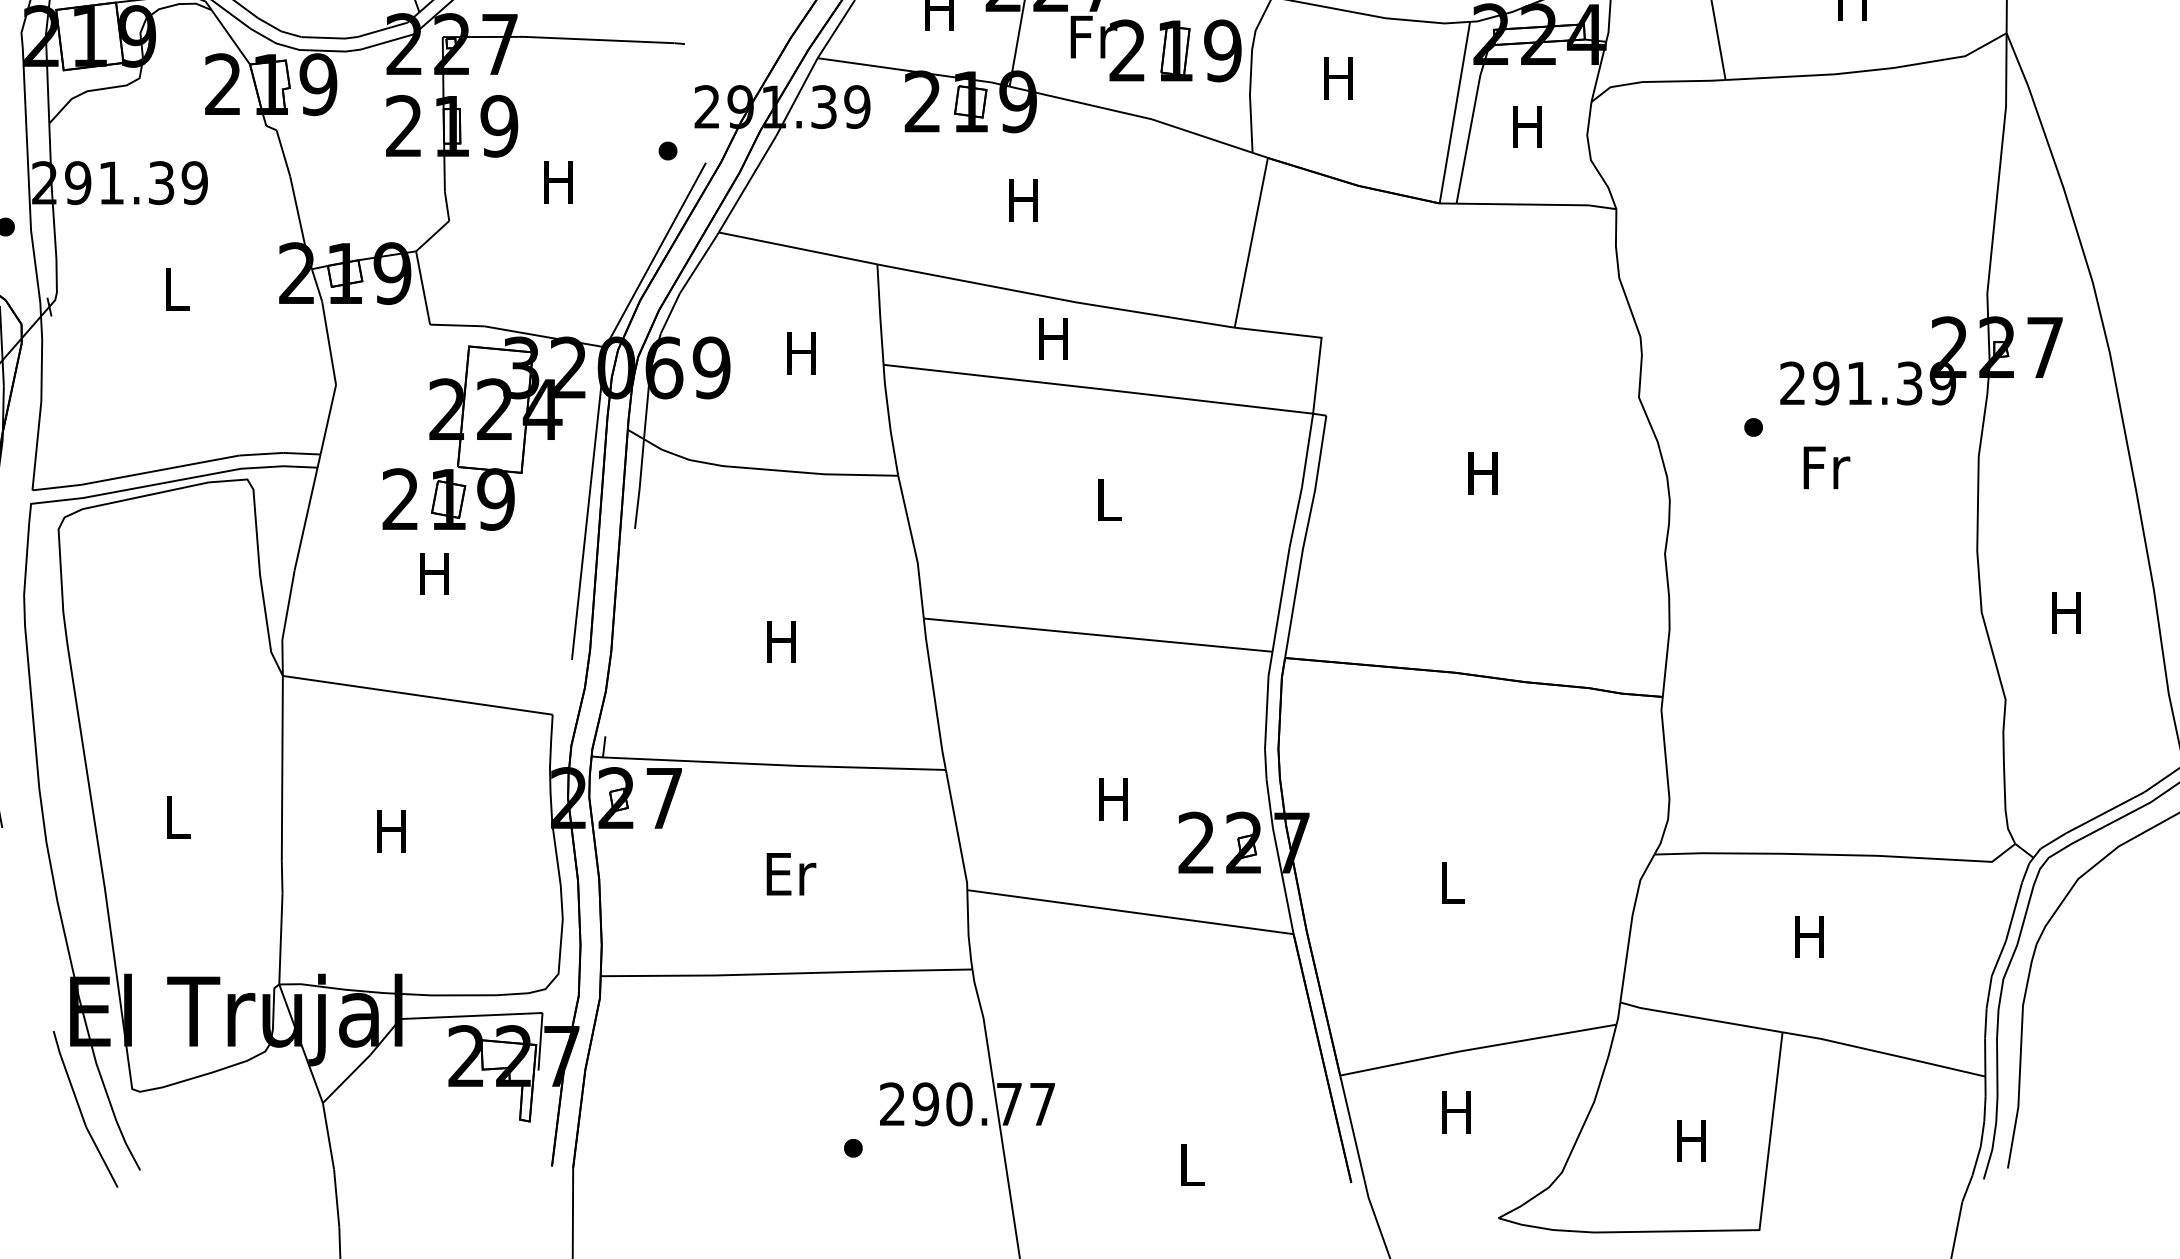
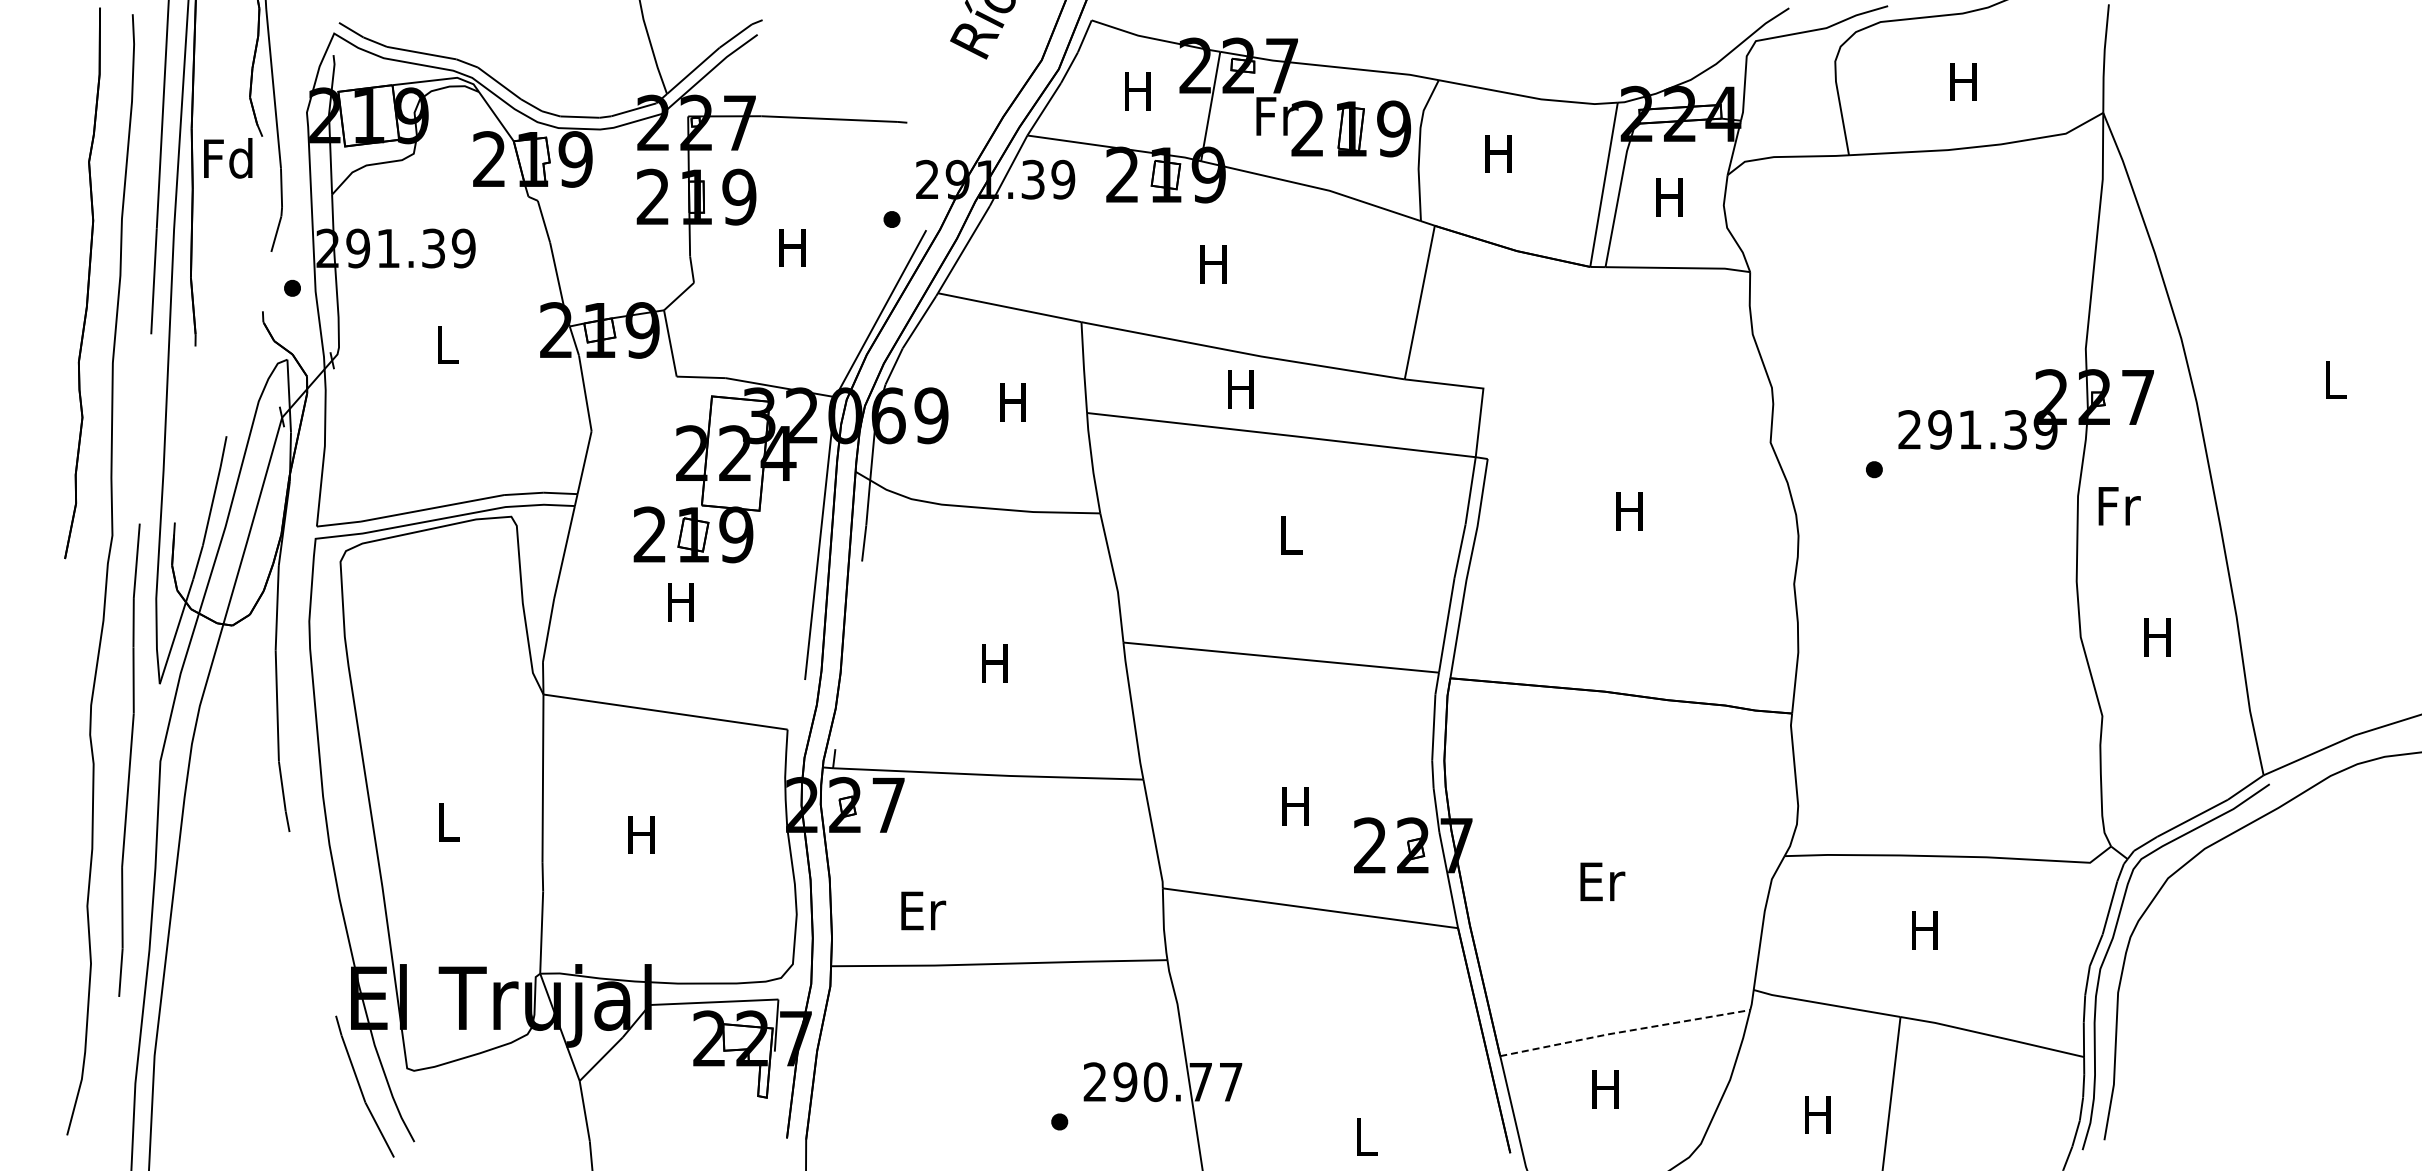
text: (1826, 468) -> (2119, 506), moved
text: (791, 873) -> (923, 910), moved
text: (1453, 882) -> (1602, 881), L -> Er
line: (1477, 1048) -> (1624, 1031), solid -> dashed

